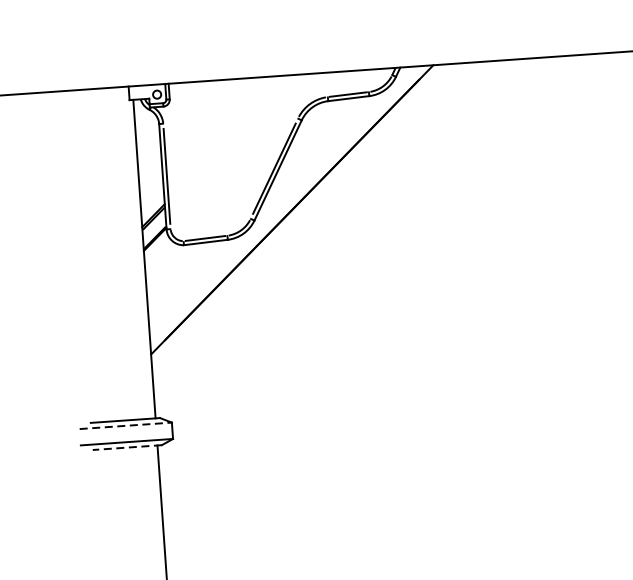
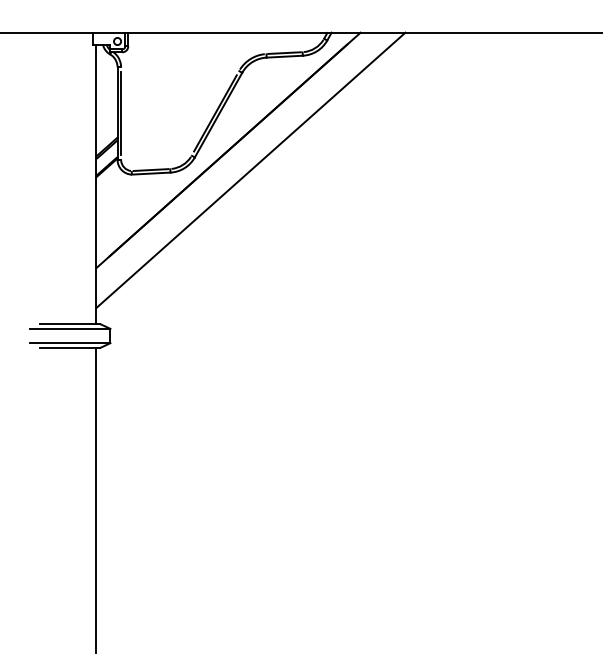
line: (318, 231) -> (250, 170), added
line: (126, 425) -> (70, 328), dashed -> solid
line: (126, 447) -> (69, 347), dashed -> solid

